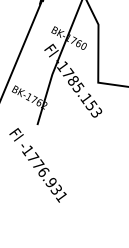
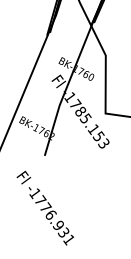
text: (37, 164) -> (44, 207), moved

